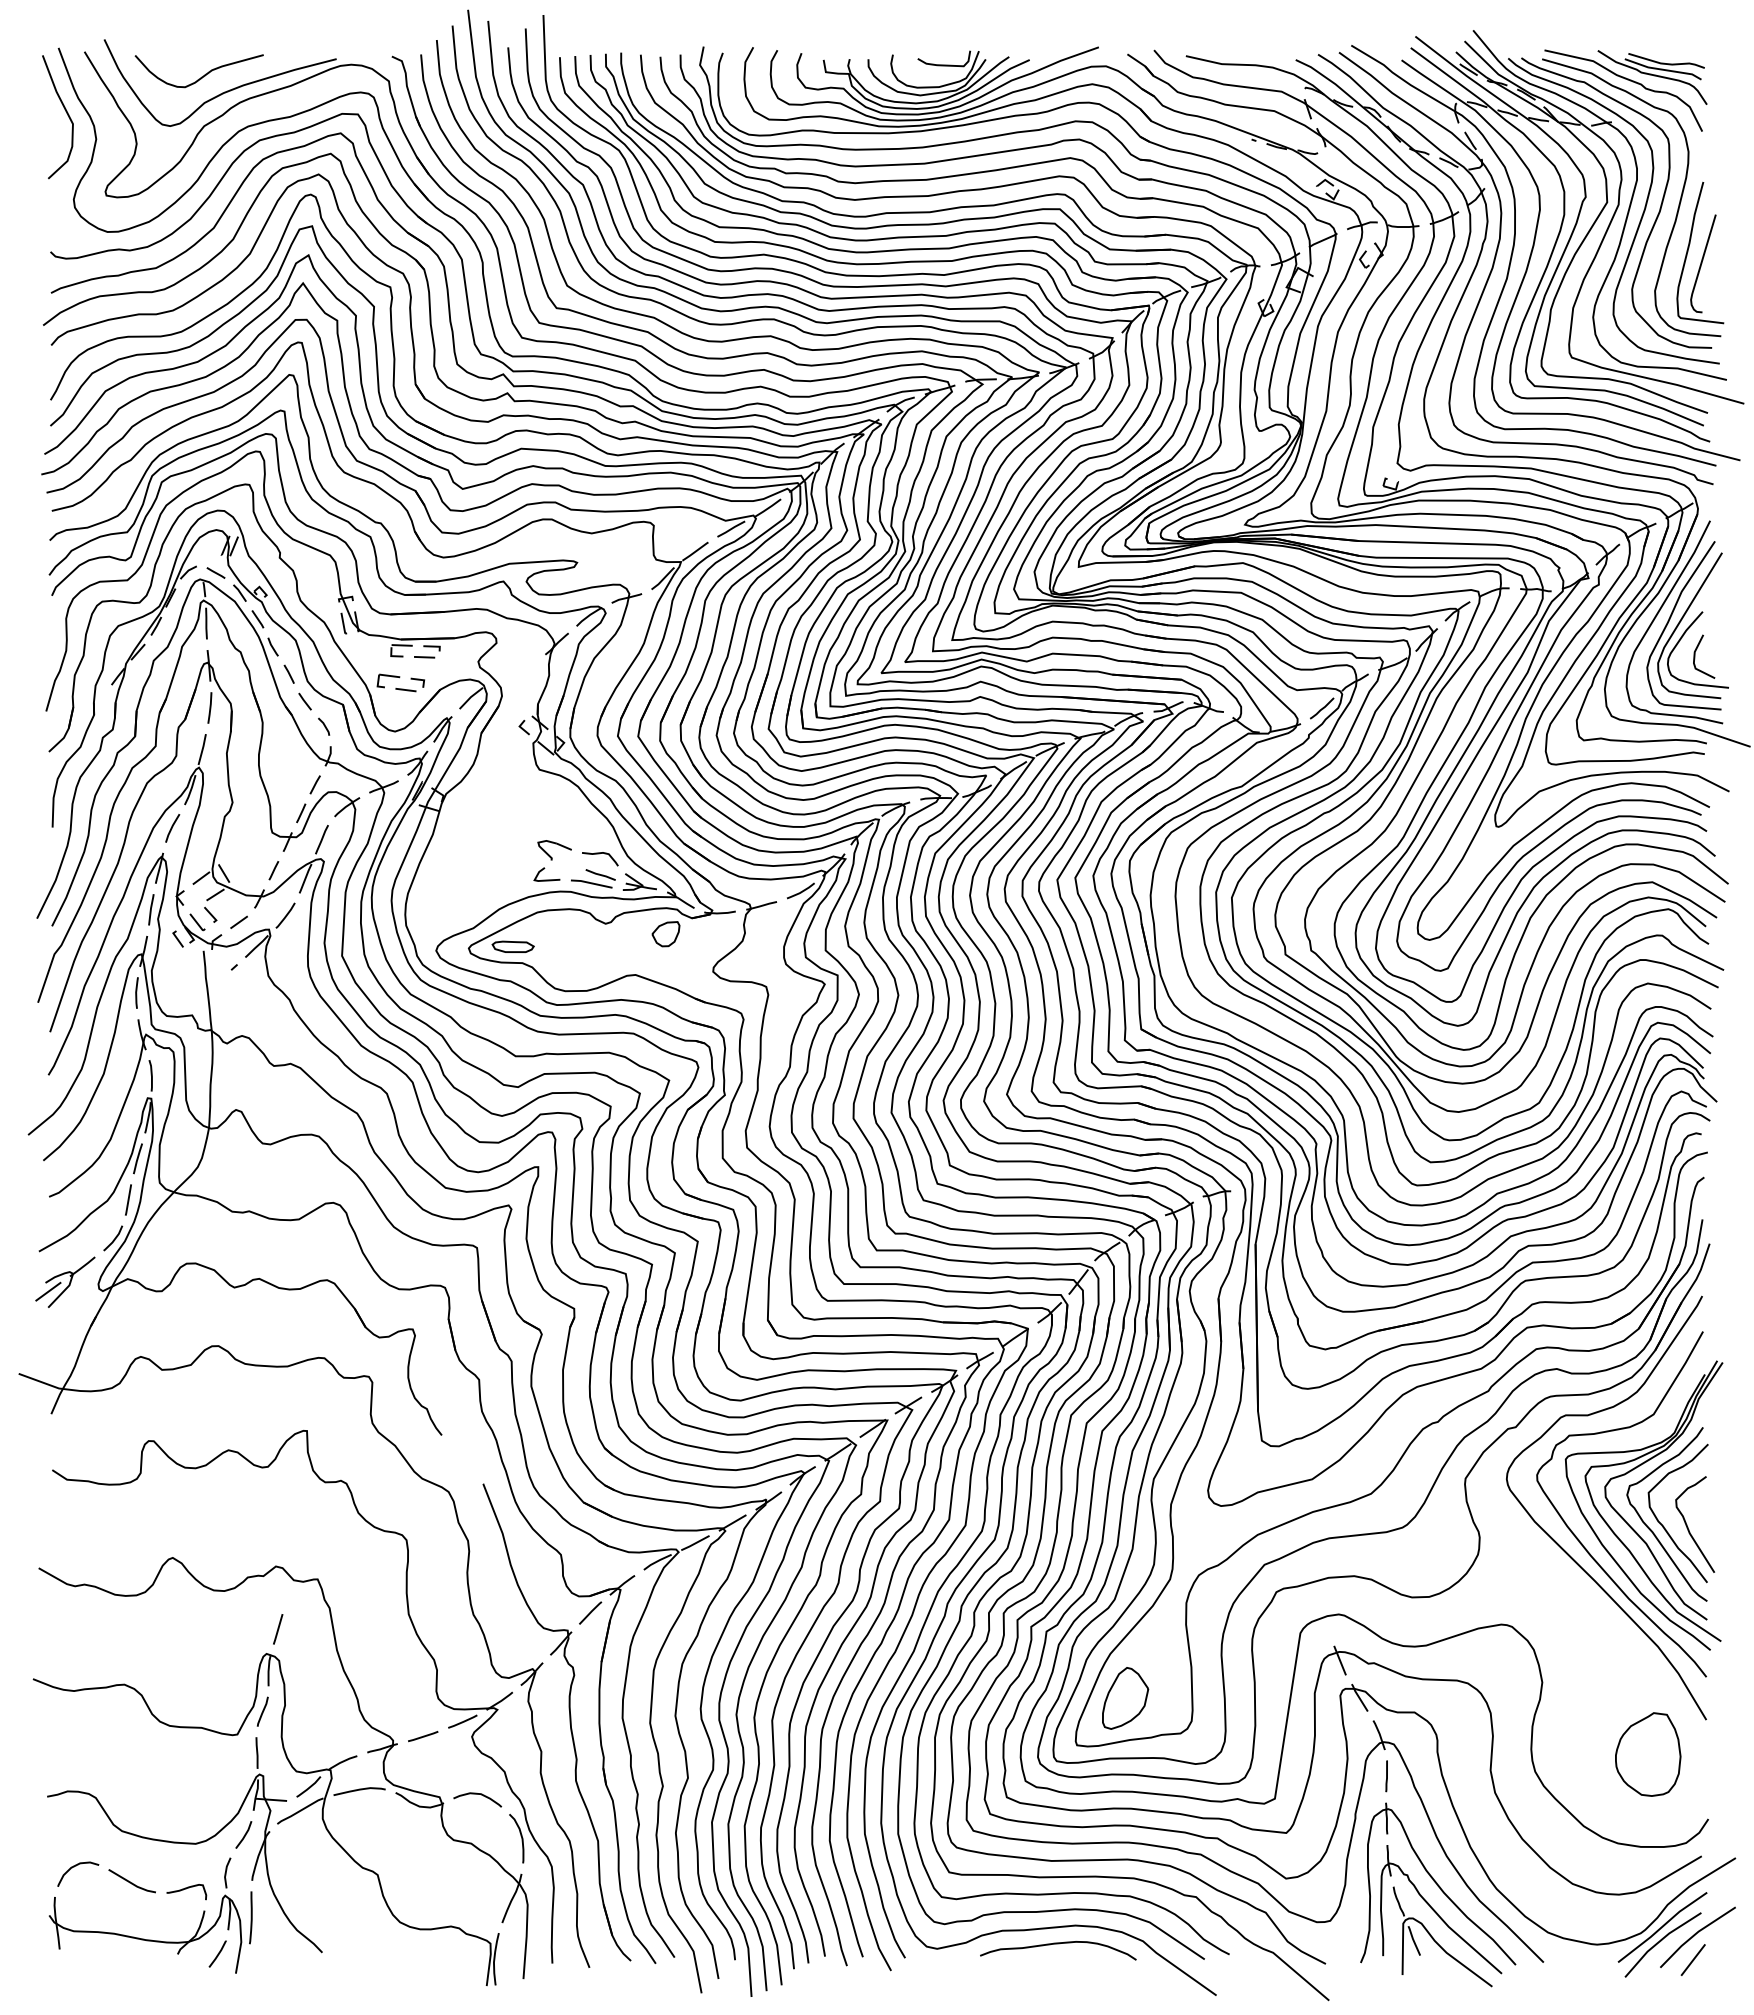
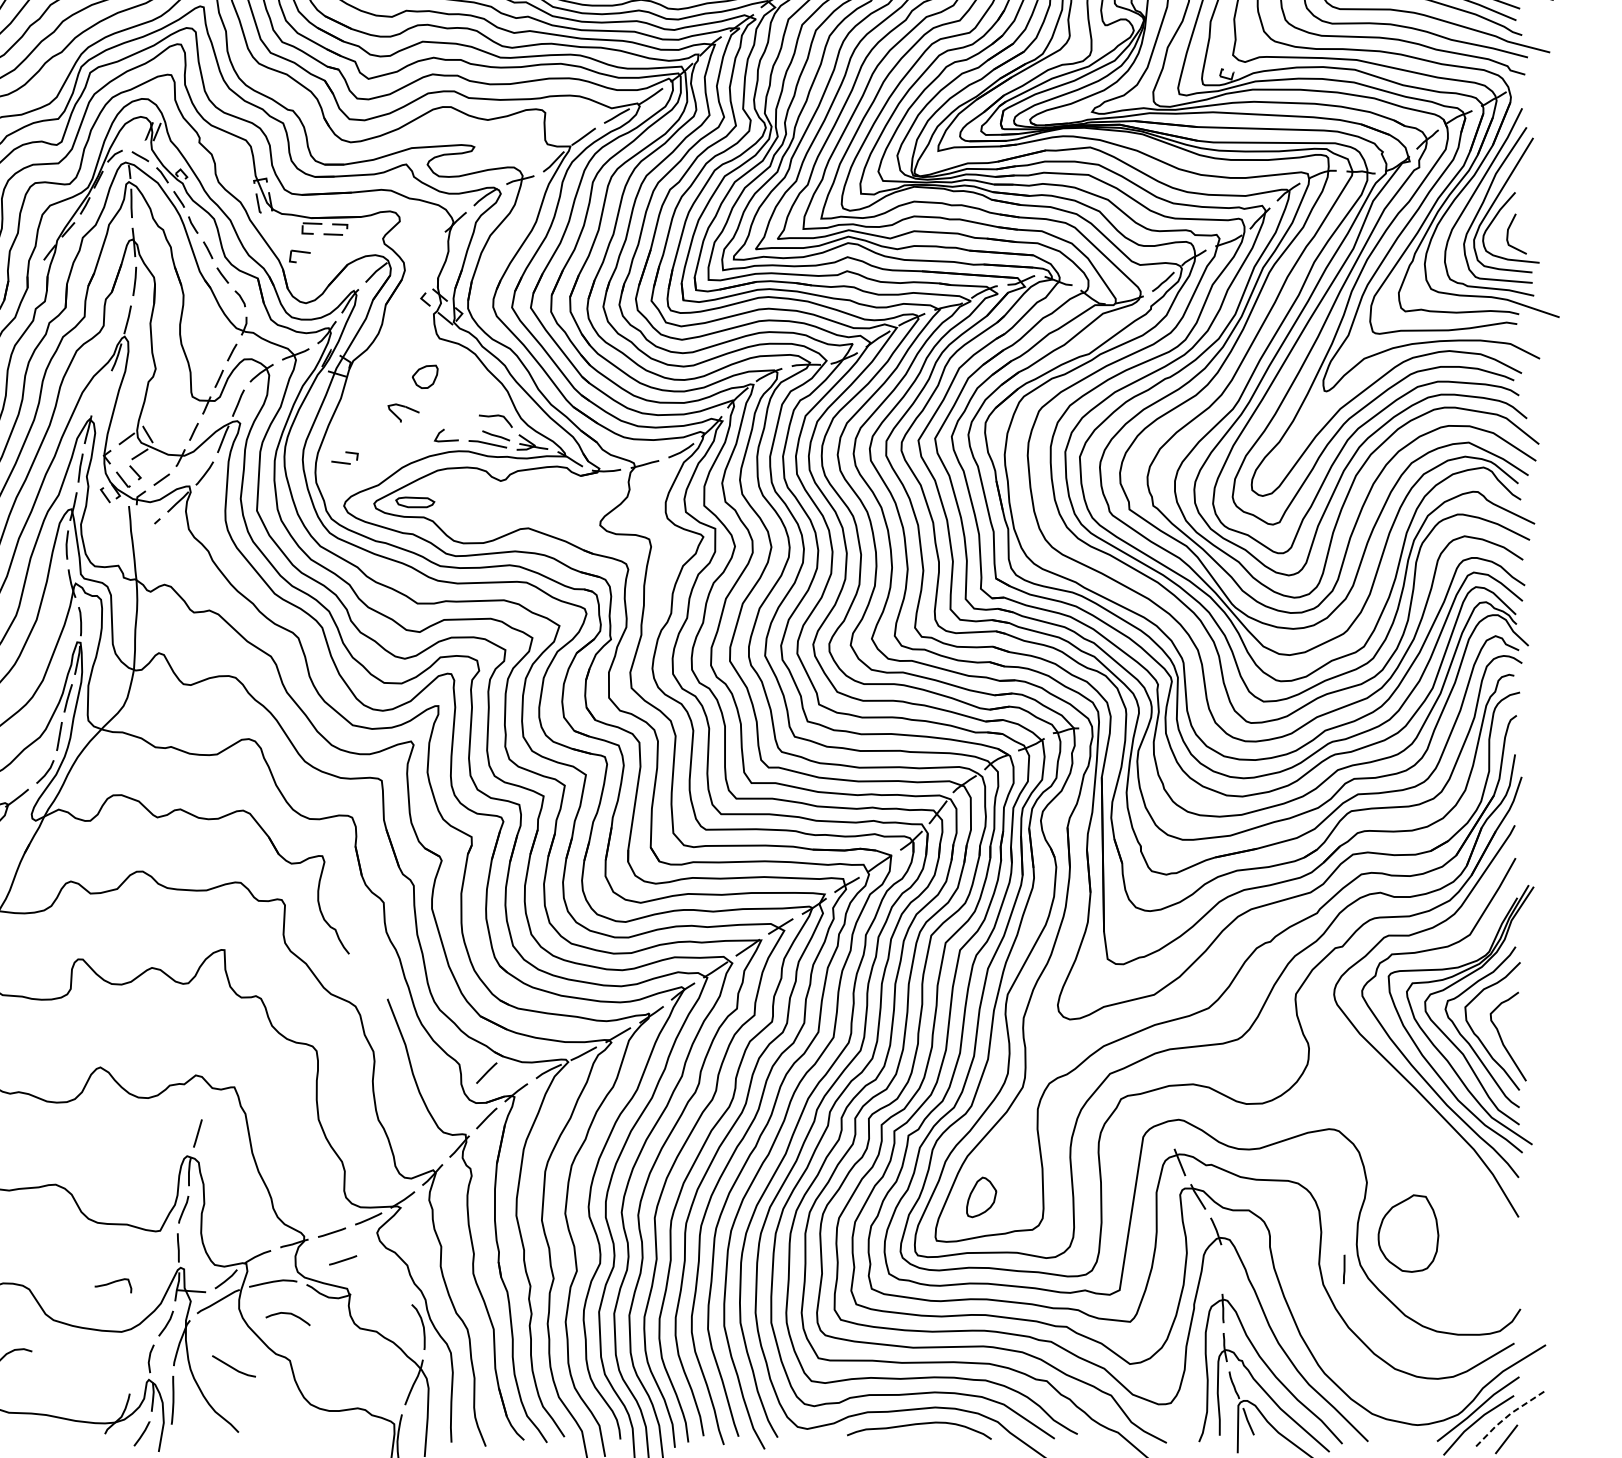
part: (410, 684) -> (345, 457), moved
line: (172, 828) -> (100, 392), removed
part: (555, 844) -> (404, 407), moved
part: (665, 934) -> (424, 377), moved
line: (590, 1563) -> (486, 1072), added
part: (1125, 1698) -> (981, 1197), size x0.7
part: (1648, 1754) -> (1408, 1233), moved
line: (435, 1766) -> (343, 1260), added
line: (1386, 1776) -> (1344, 1269), moved
curve: (477, 1794) -> (287, 1314), moved
curve: (130, 1881) -> (232, 1366), moved
curve: (186, 1889) -> (113, 1283), moved
line: (1695, 1934) -> (1508, 1415), solid -> dashed

